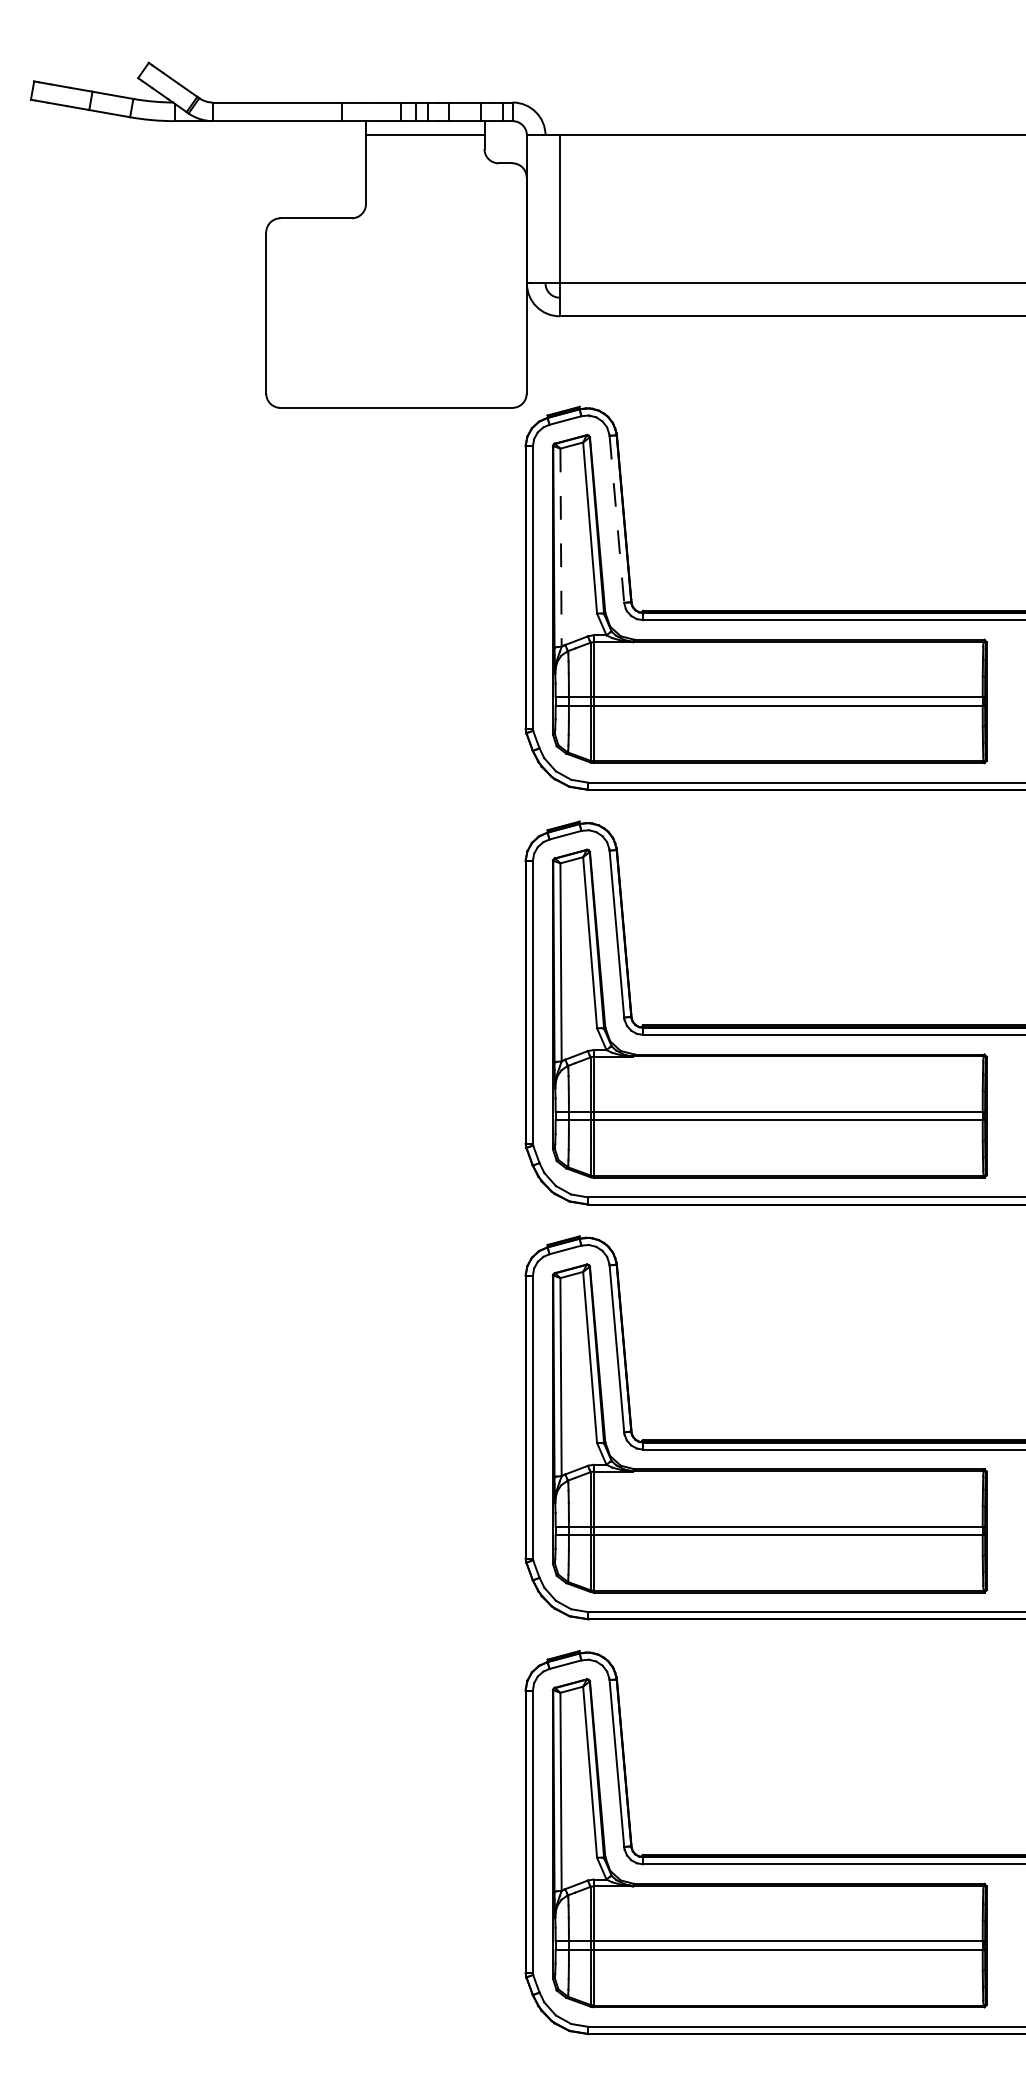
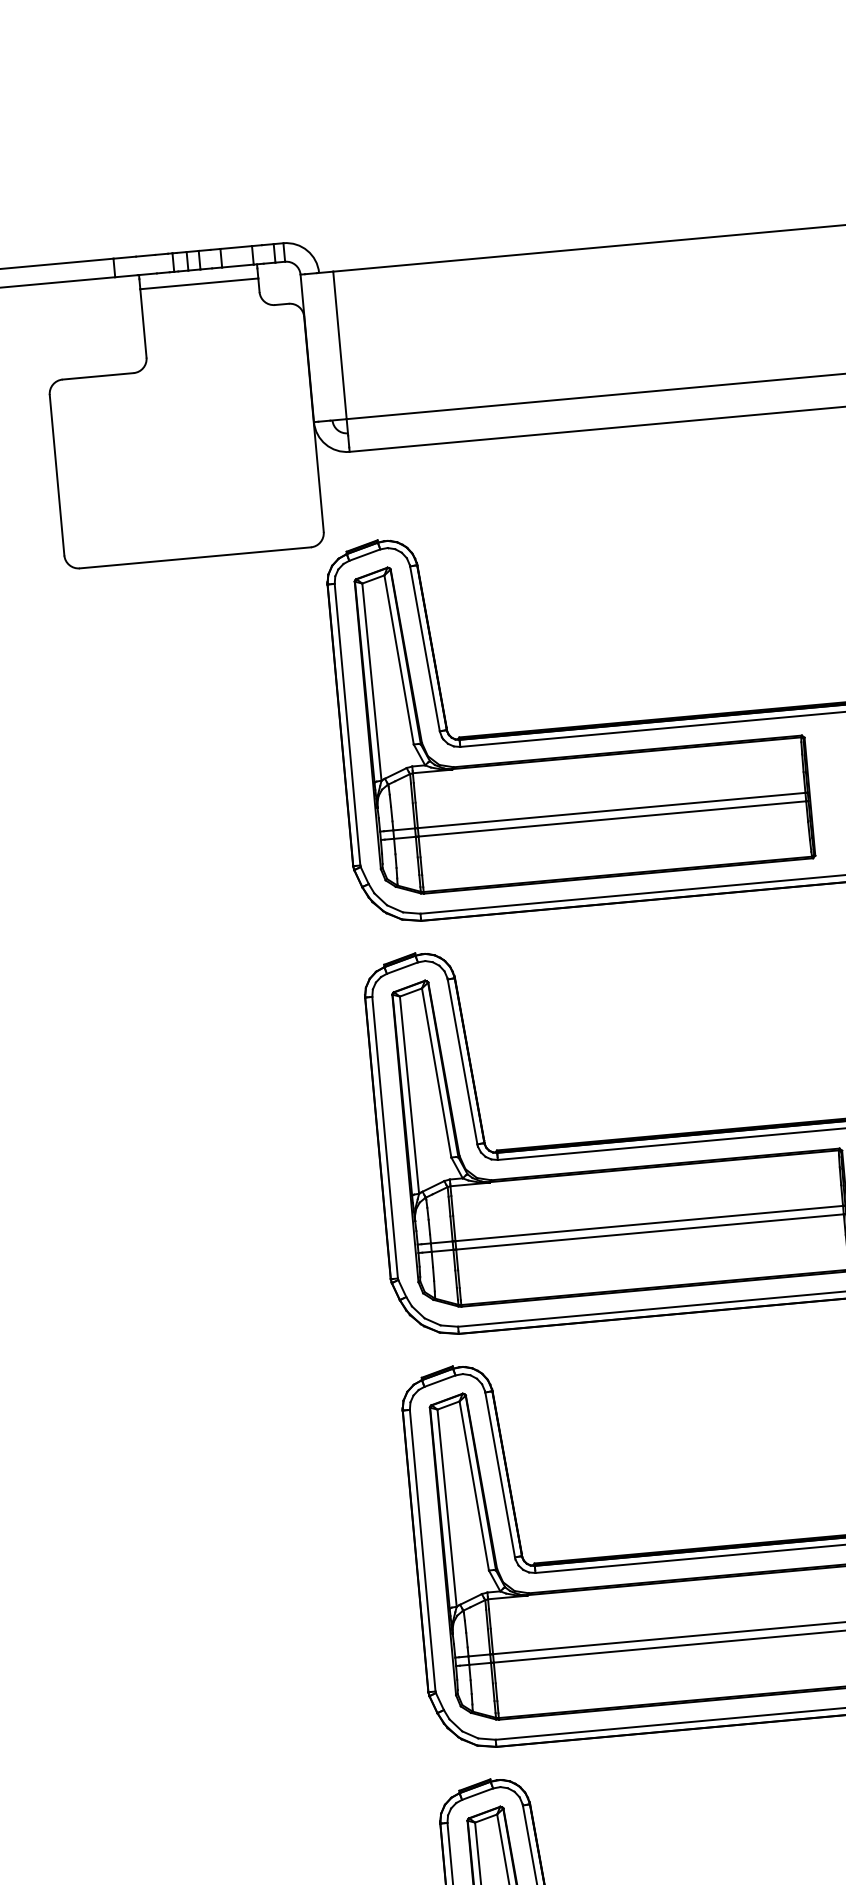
line: (616, 519) -> (424, 649), dashed -> solid
line: (561, 548) -> (372, 682), dashed -> solid

